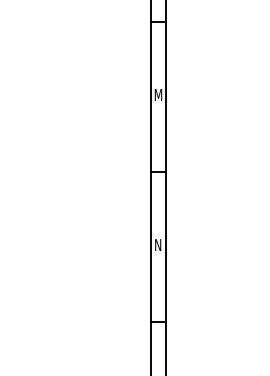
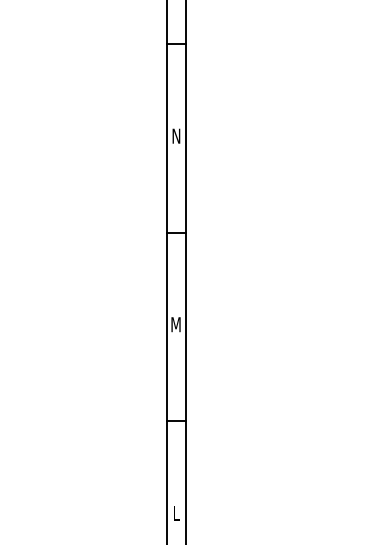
text: (157, 94) -> (175, 135), M -> N
text: (157, 244) -> (175, 324), N -> M

